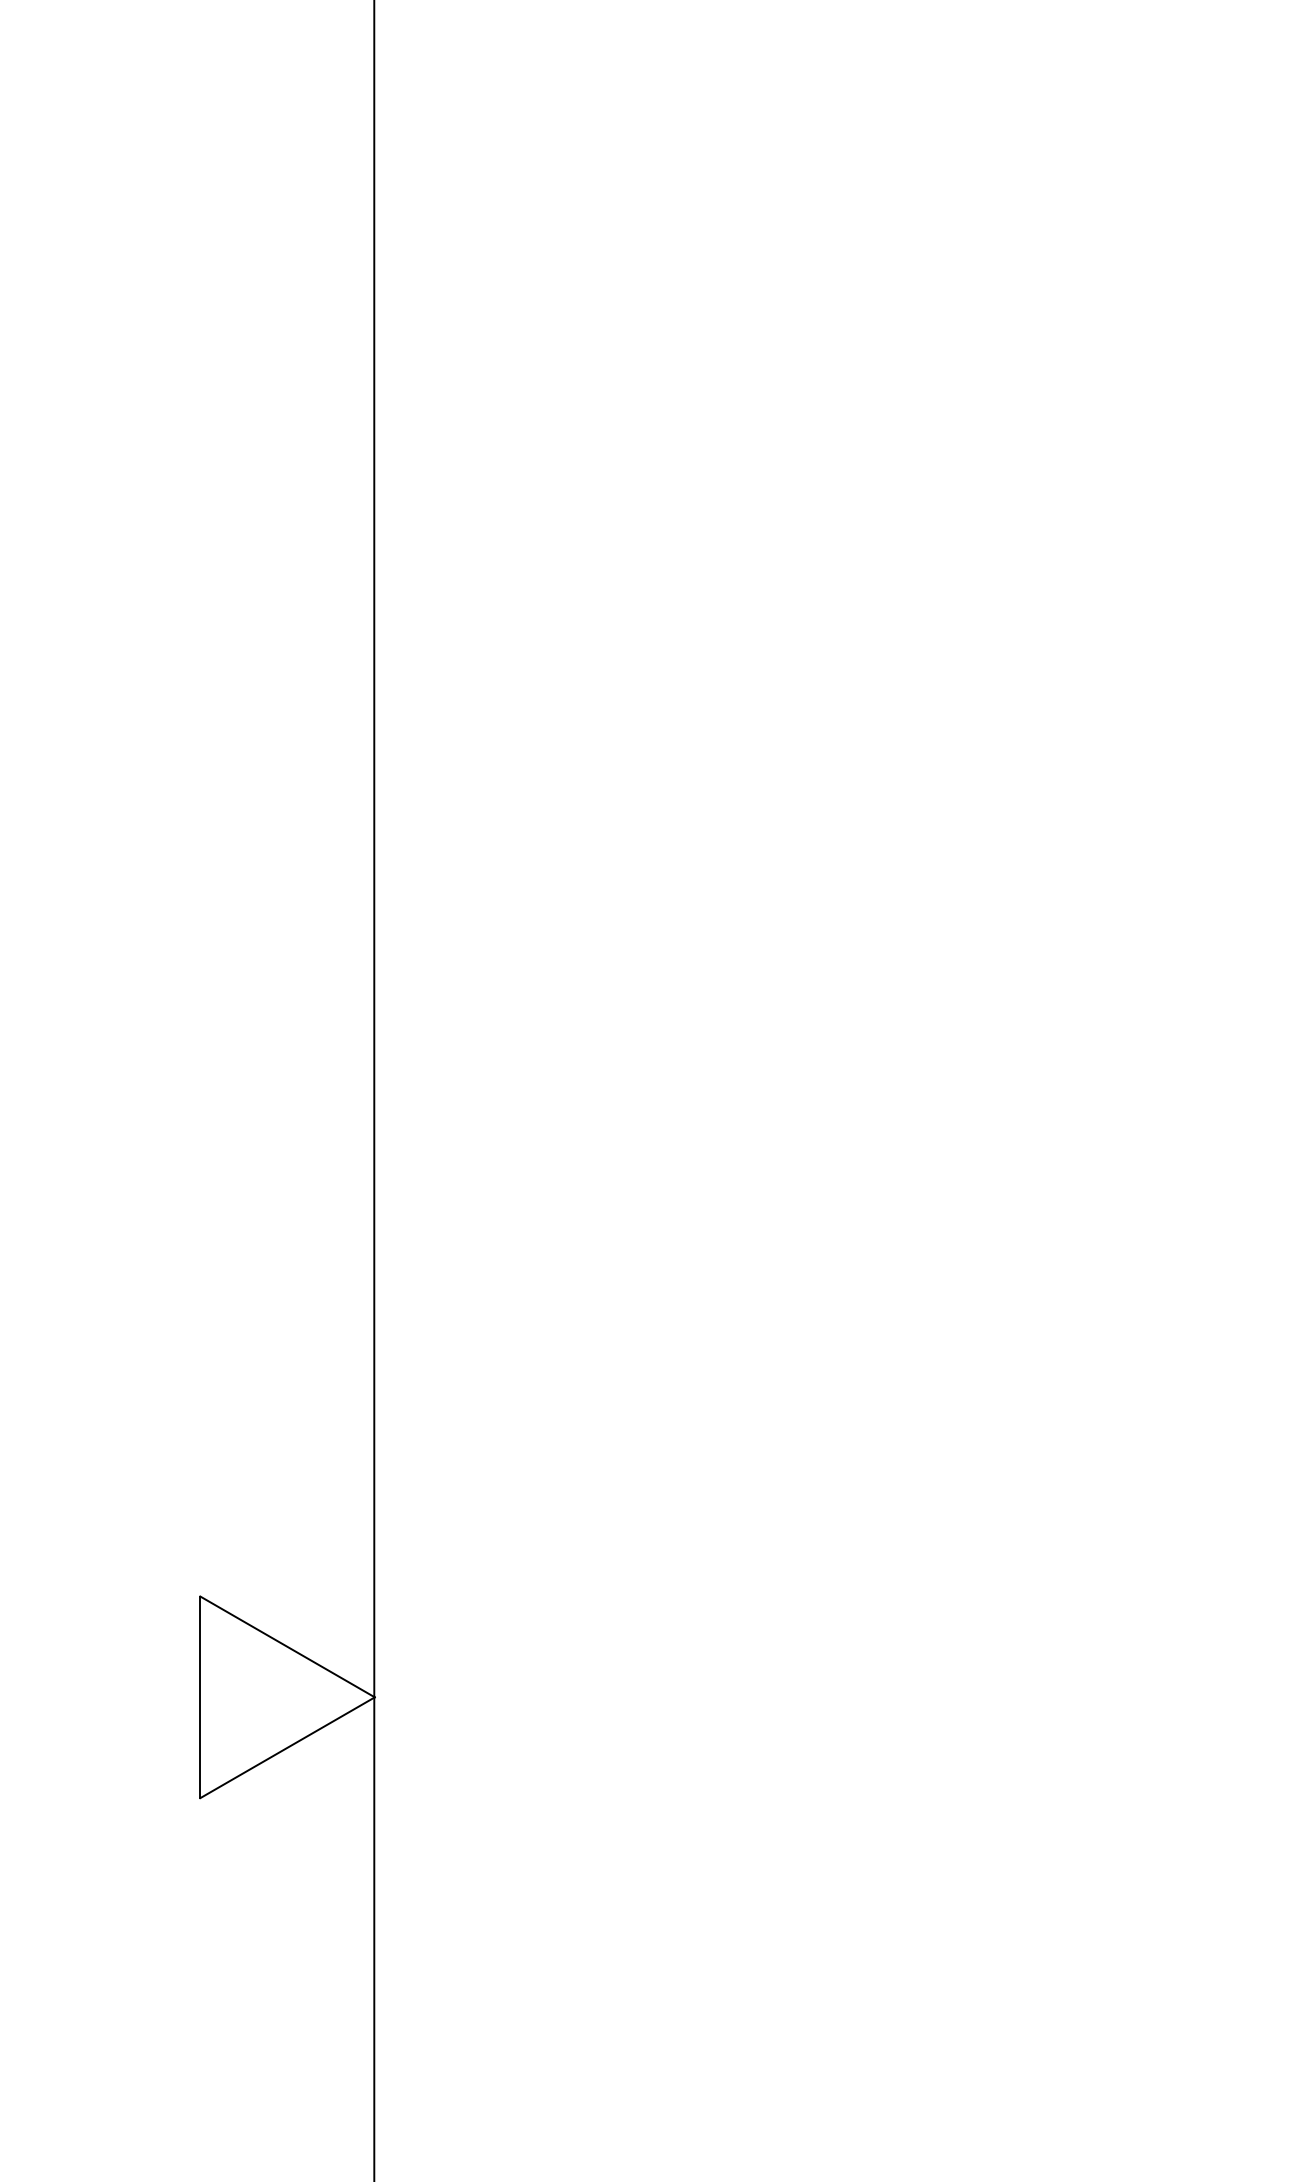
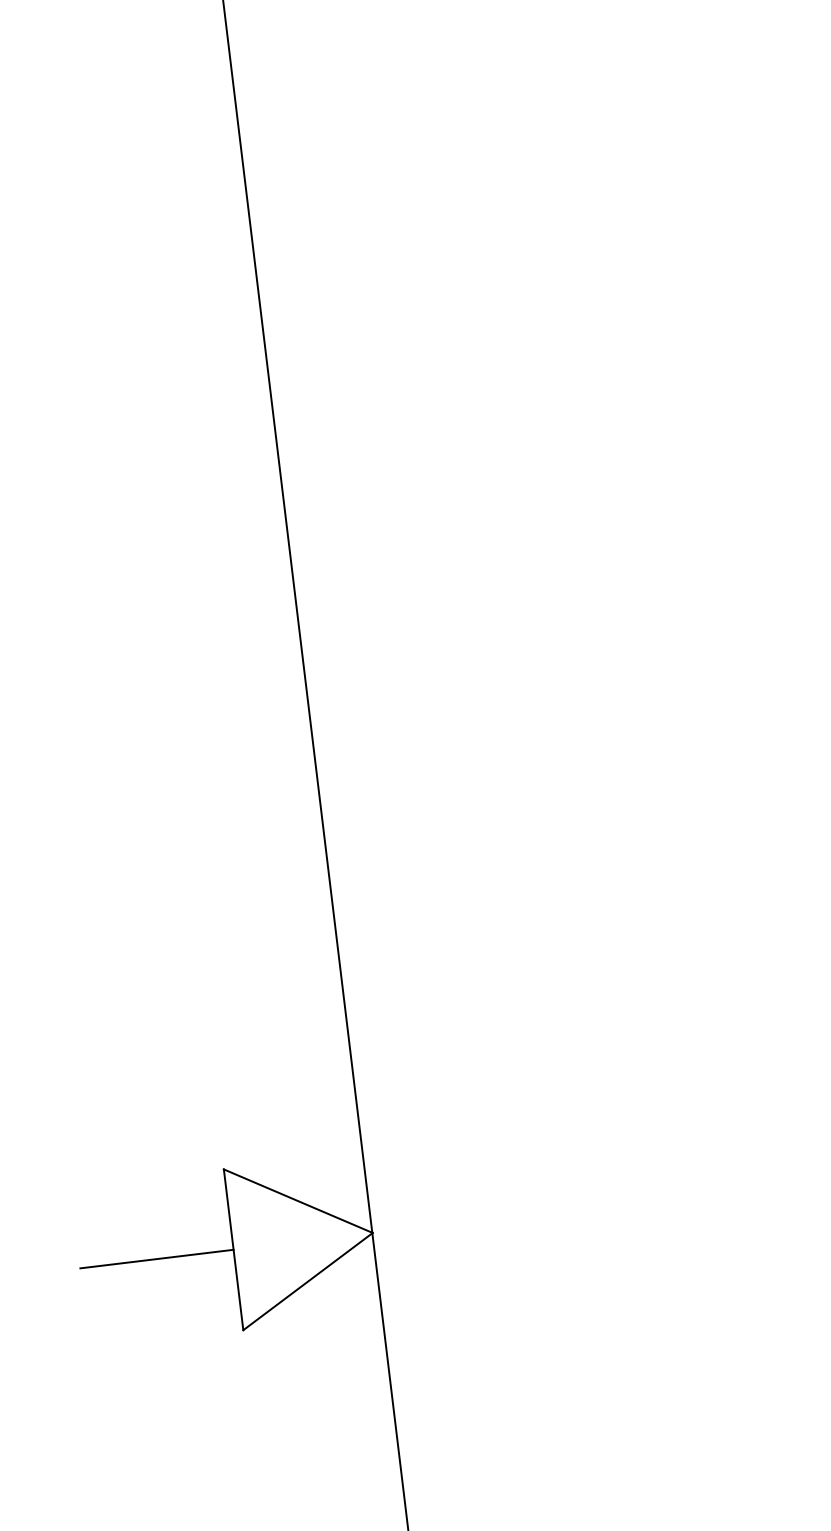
line: (104, 1697) -> (157, 1259), added

